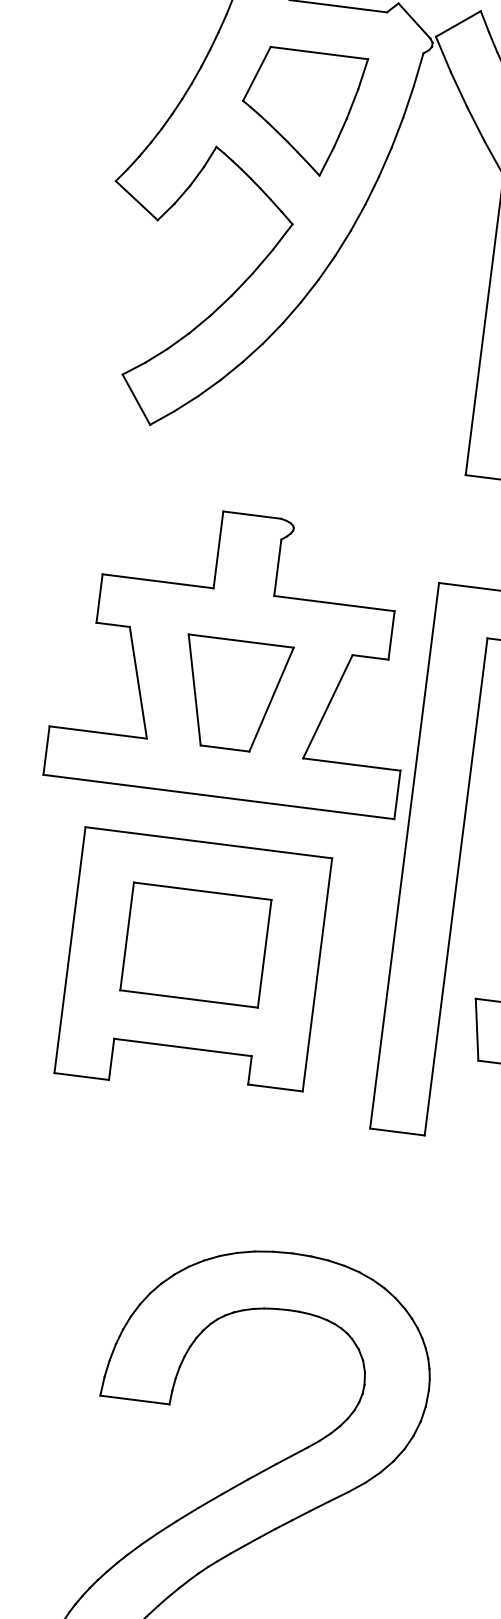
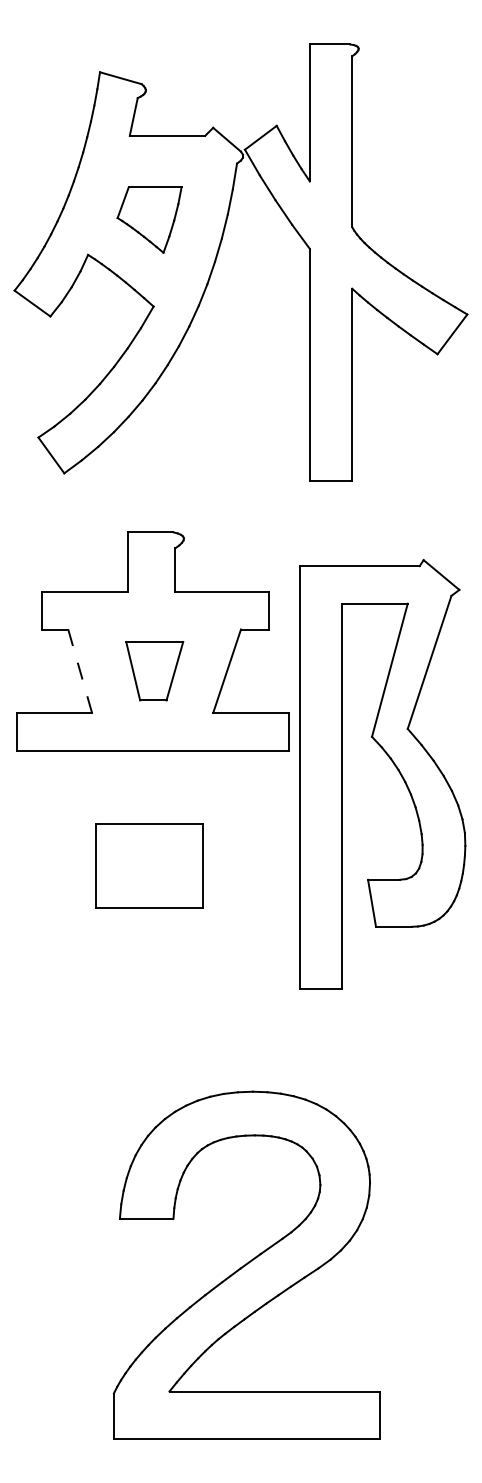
part: (301, 111) -> (149, 219), size x0.7
line: (138, 681) -> (80, 670), solid -> dashed
part: (234, 693) -> (154, 670), size x0.7
part: (193, 965) -> (149, 881), removed

